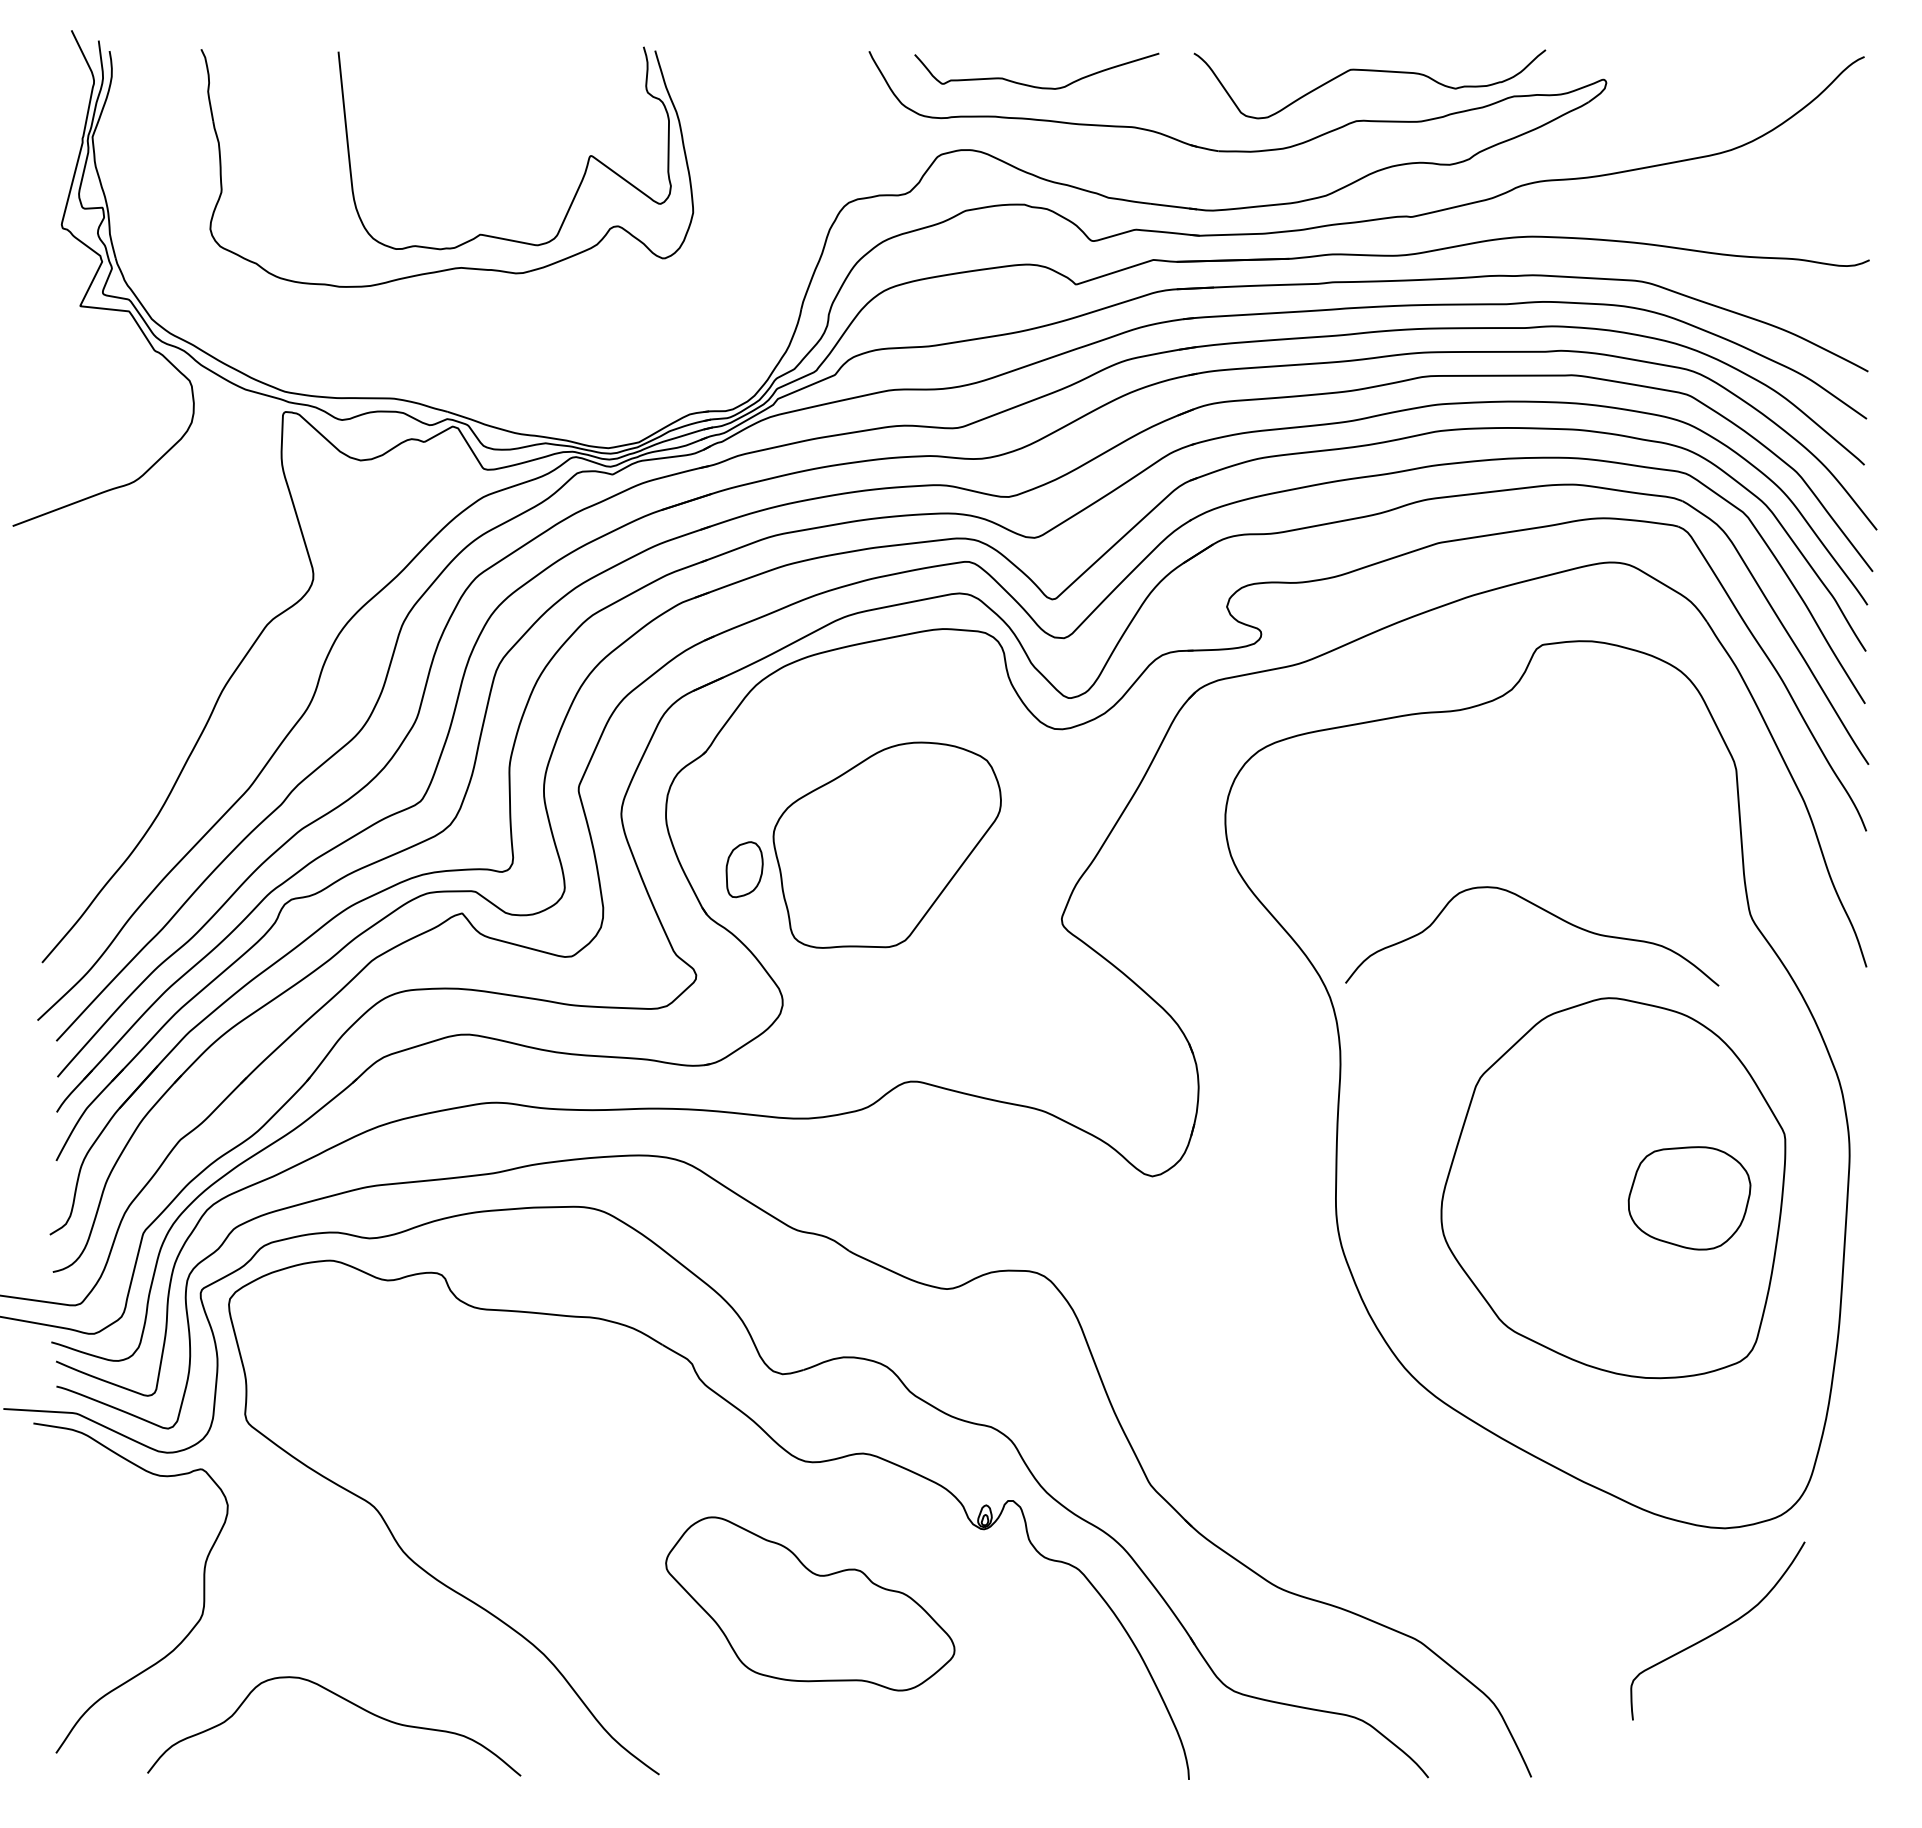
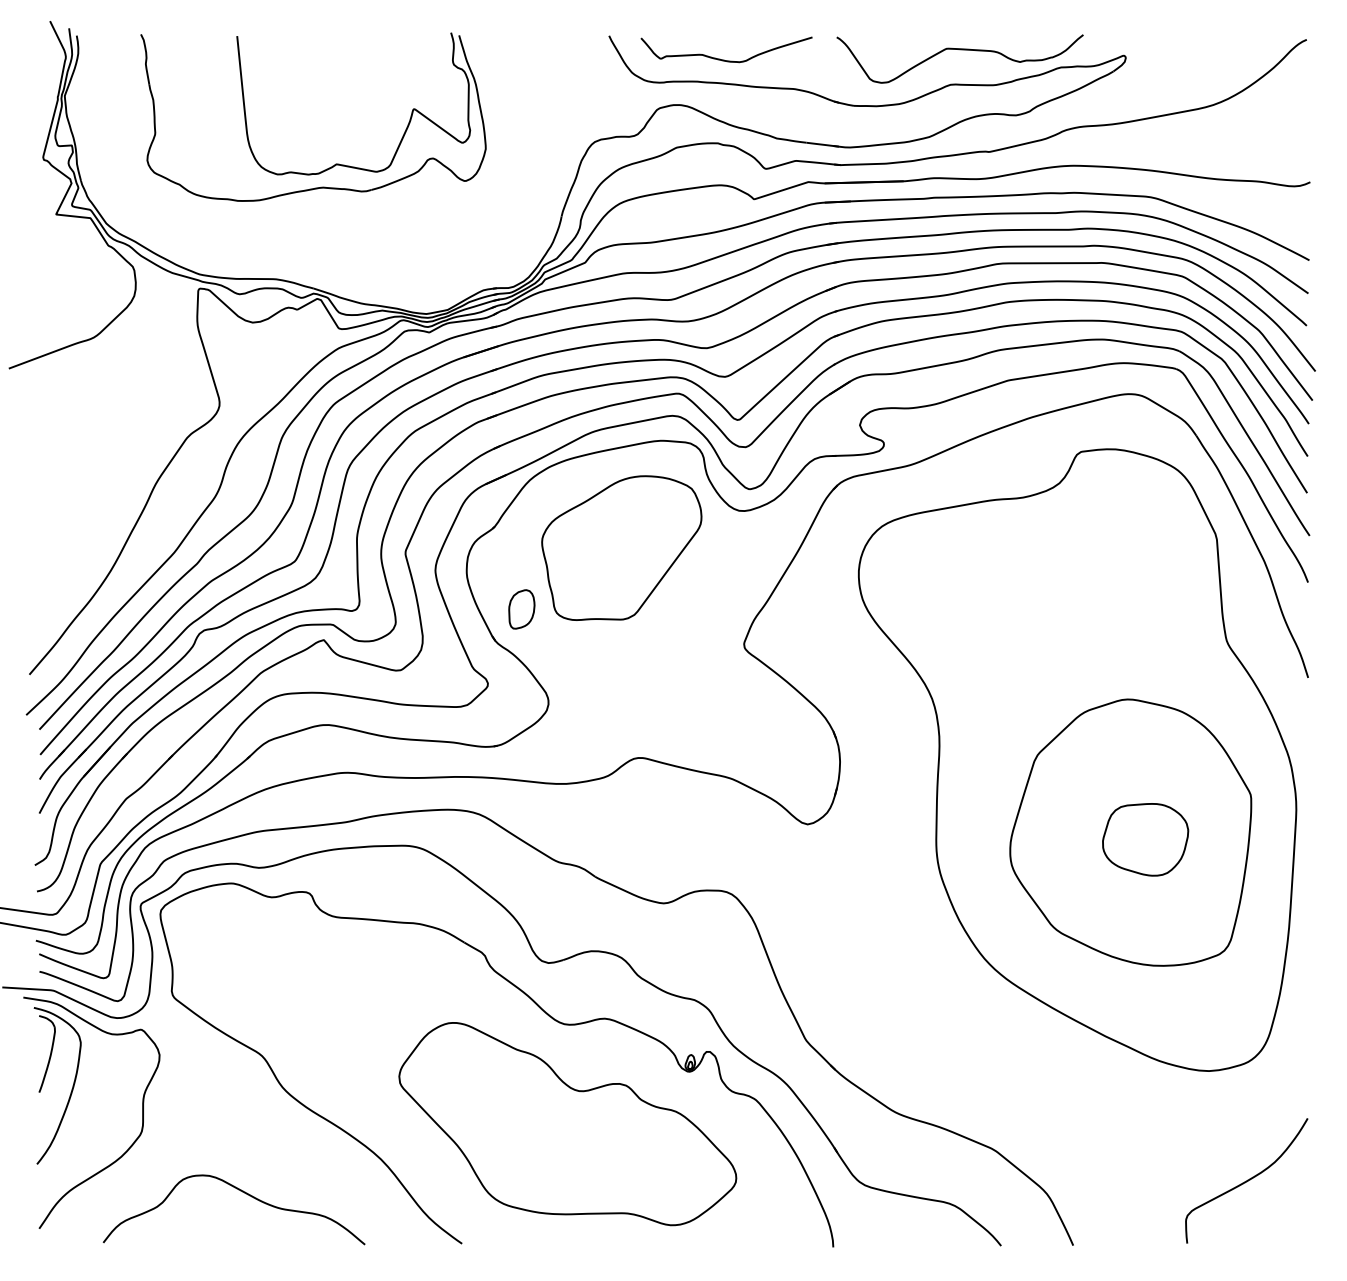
part: (886, 844) -> (621, 547), moved
curve: (1544, 911) -> (1082, 638), removed
part: (1689, 1198) -> (1145, 839), moved
part: (63, 1541) -> (44, 1080), added
part: (810, 1603) -> (568, 1123), size x1.67
curve: (1717, 1630) -> (1246, 1180), moved

